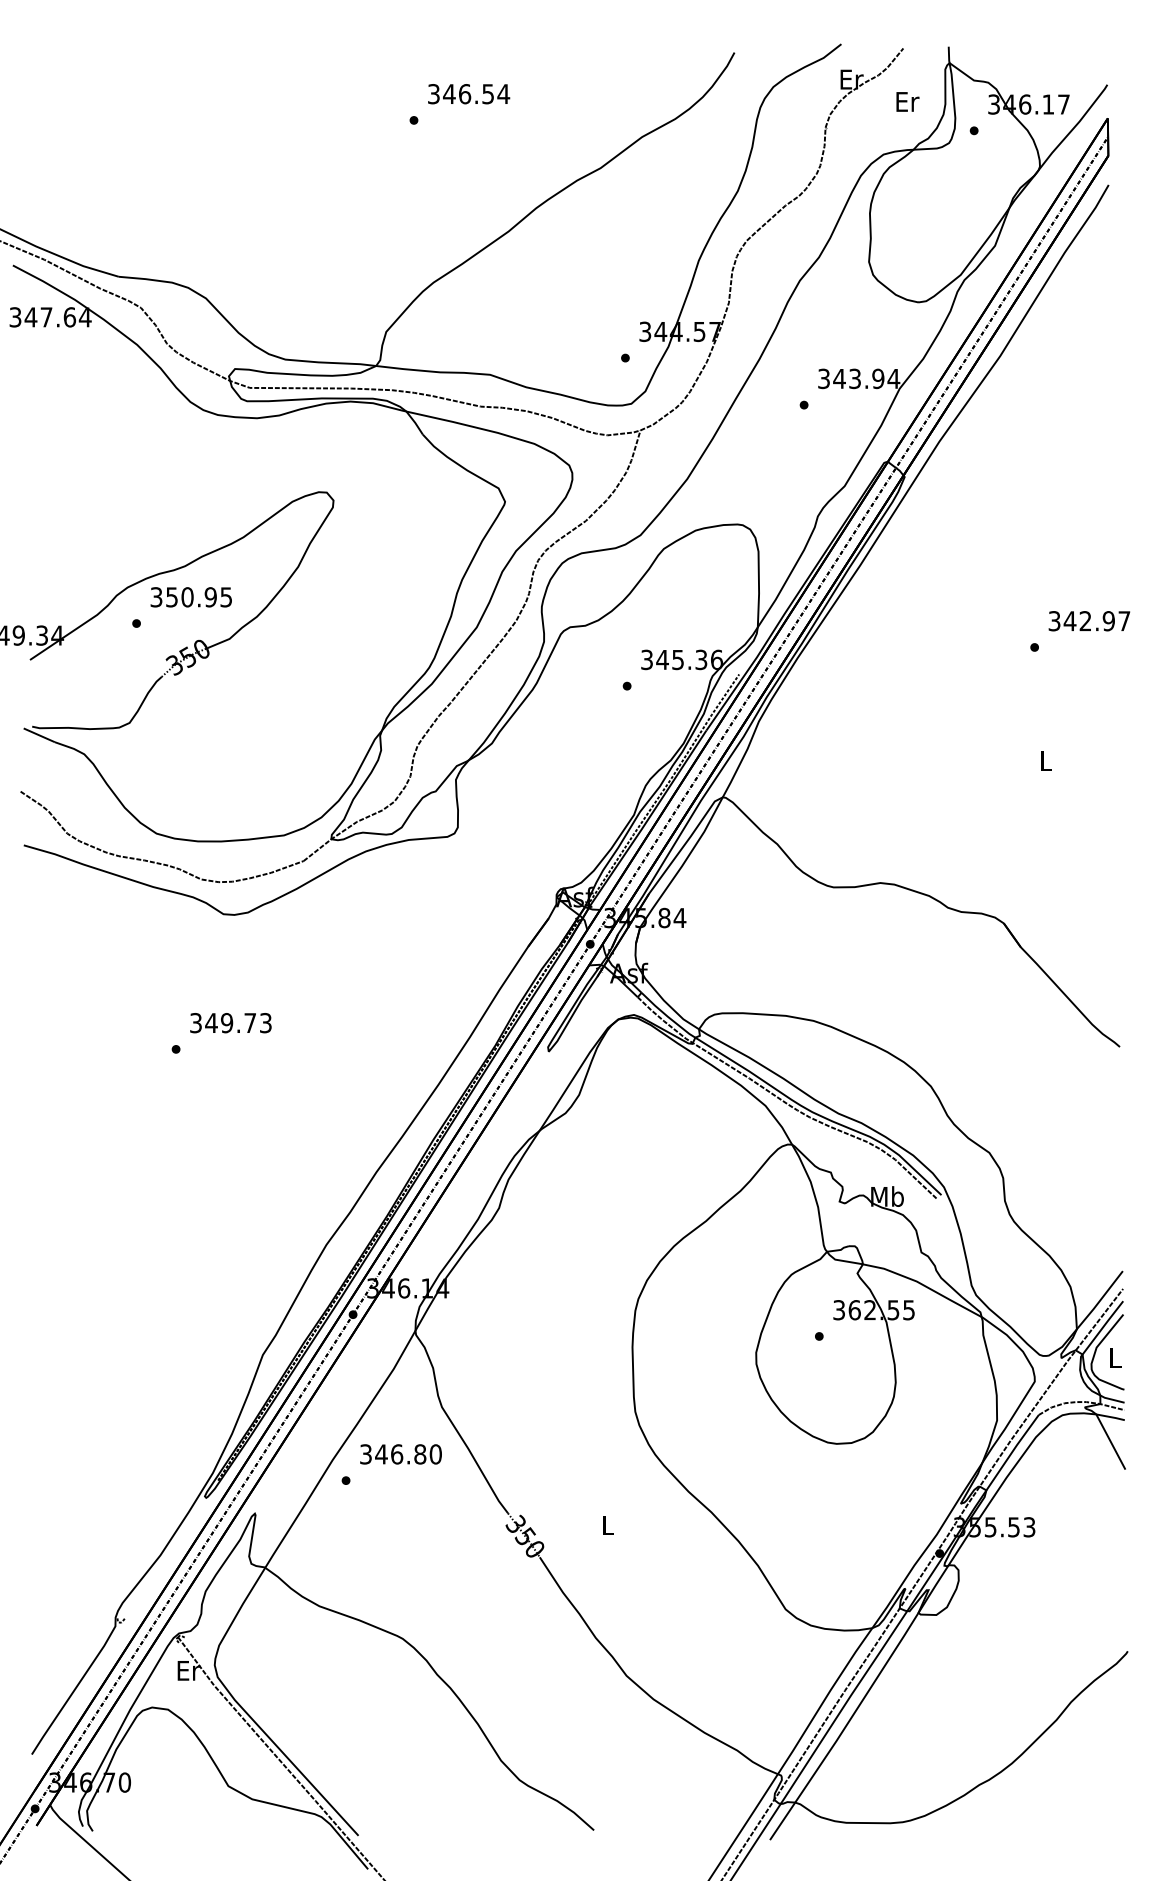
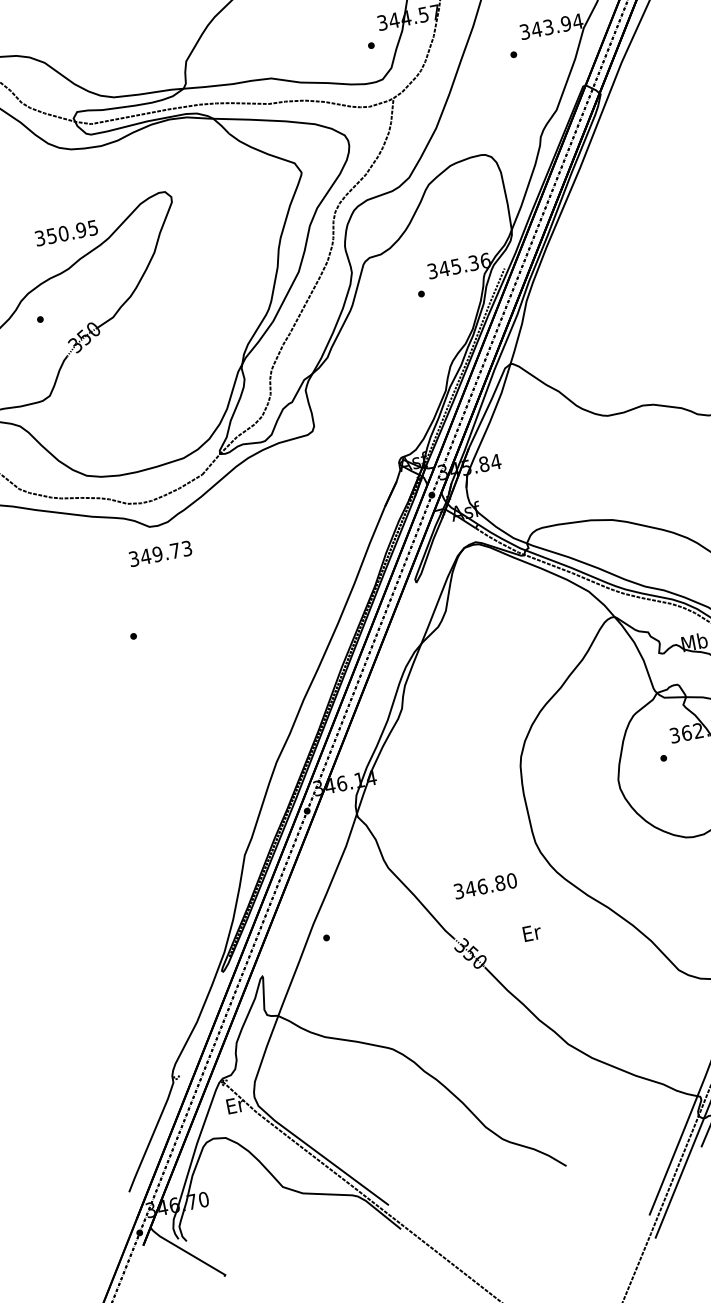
text: (190, 597) -> (65, 233), moved
text: (230, 1023) -> (160, 554), moved
text: (400, 1454) -> (485, 886), moved
text: (608, 1525) -> (532, 932), L -> Er

